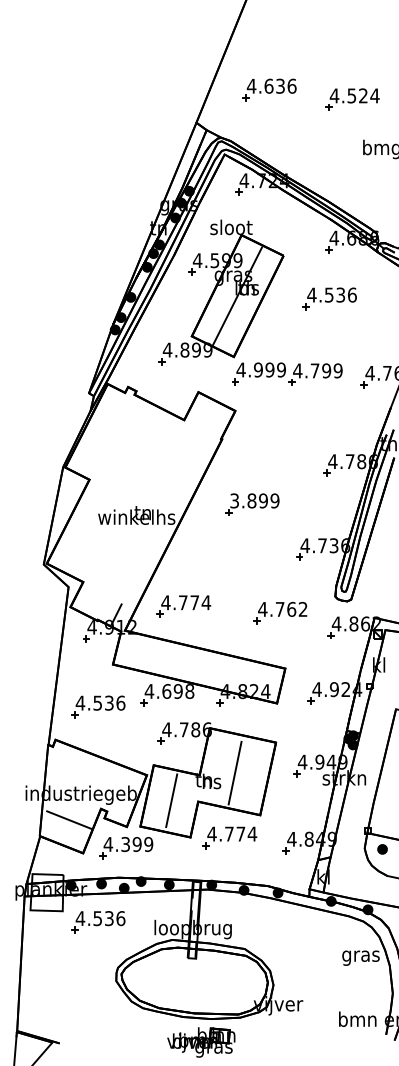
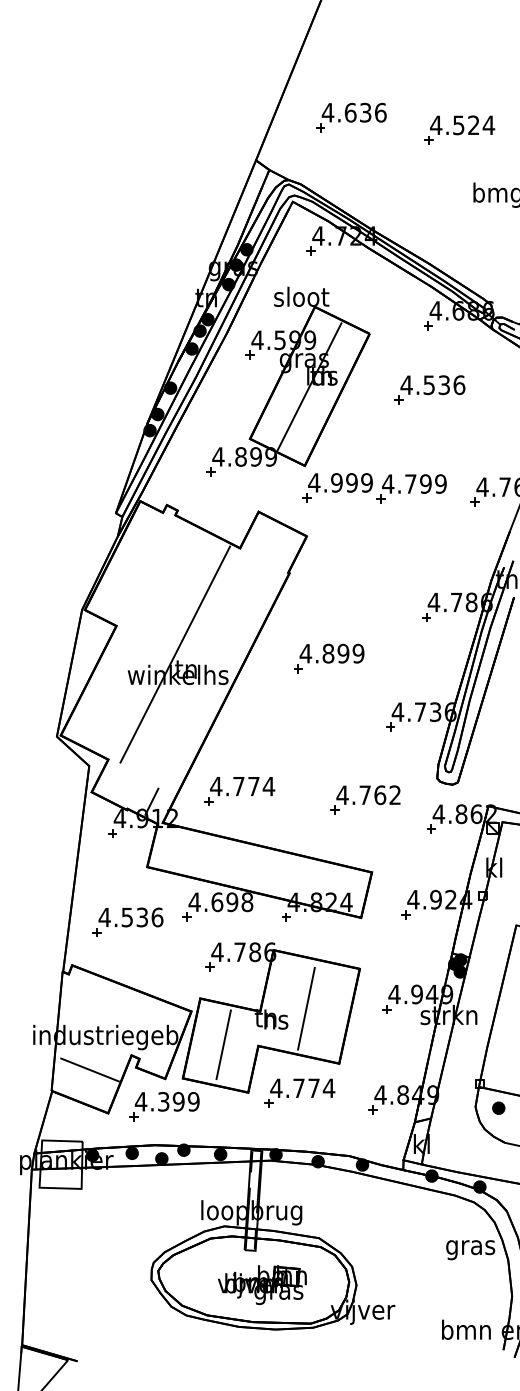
text: (234, 500) -> (305, 653), 3.899 -> 4.899
line: (134, 501) -> (175, 654), added
part: (97, 921) -> (127, 1202), removed
part: (201, 1042) -> (262, 1284), moved

